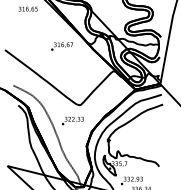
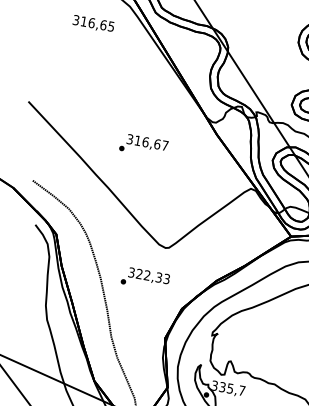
text: (61, 46) -> (142, 145), moved

